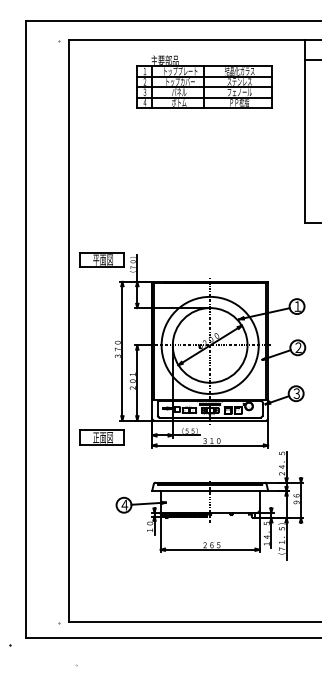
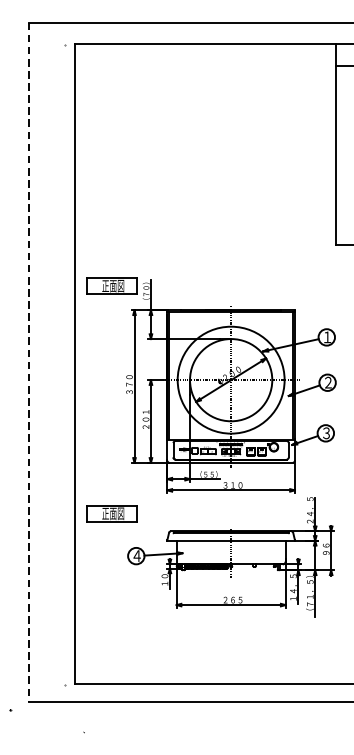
part: (204, 81) -> (224, 89), removed
text: (96, 260) -> (105, 286), 平面図 -> 正面図
line: (26, 329) -> (28, 362), solid -> dashed
part: (101, 437) -> (111, 513), moved

